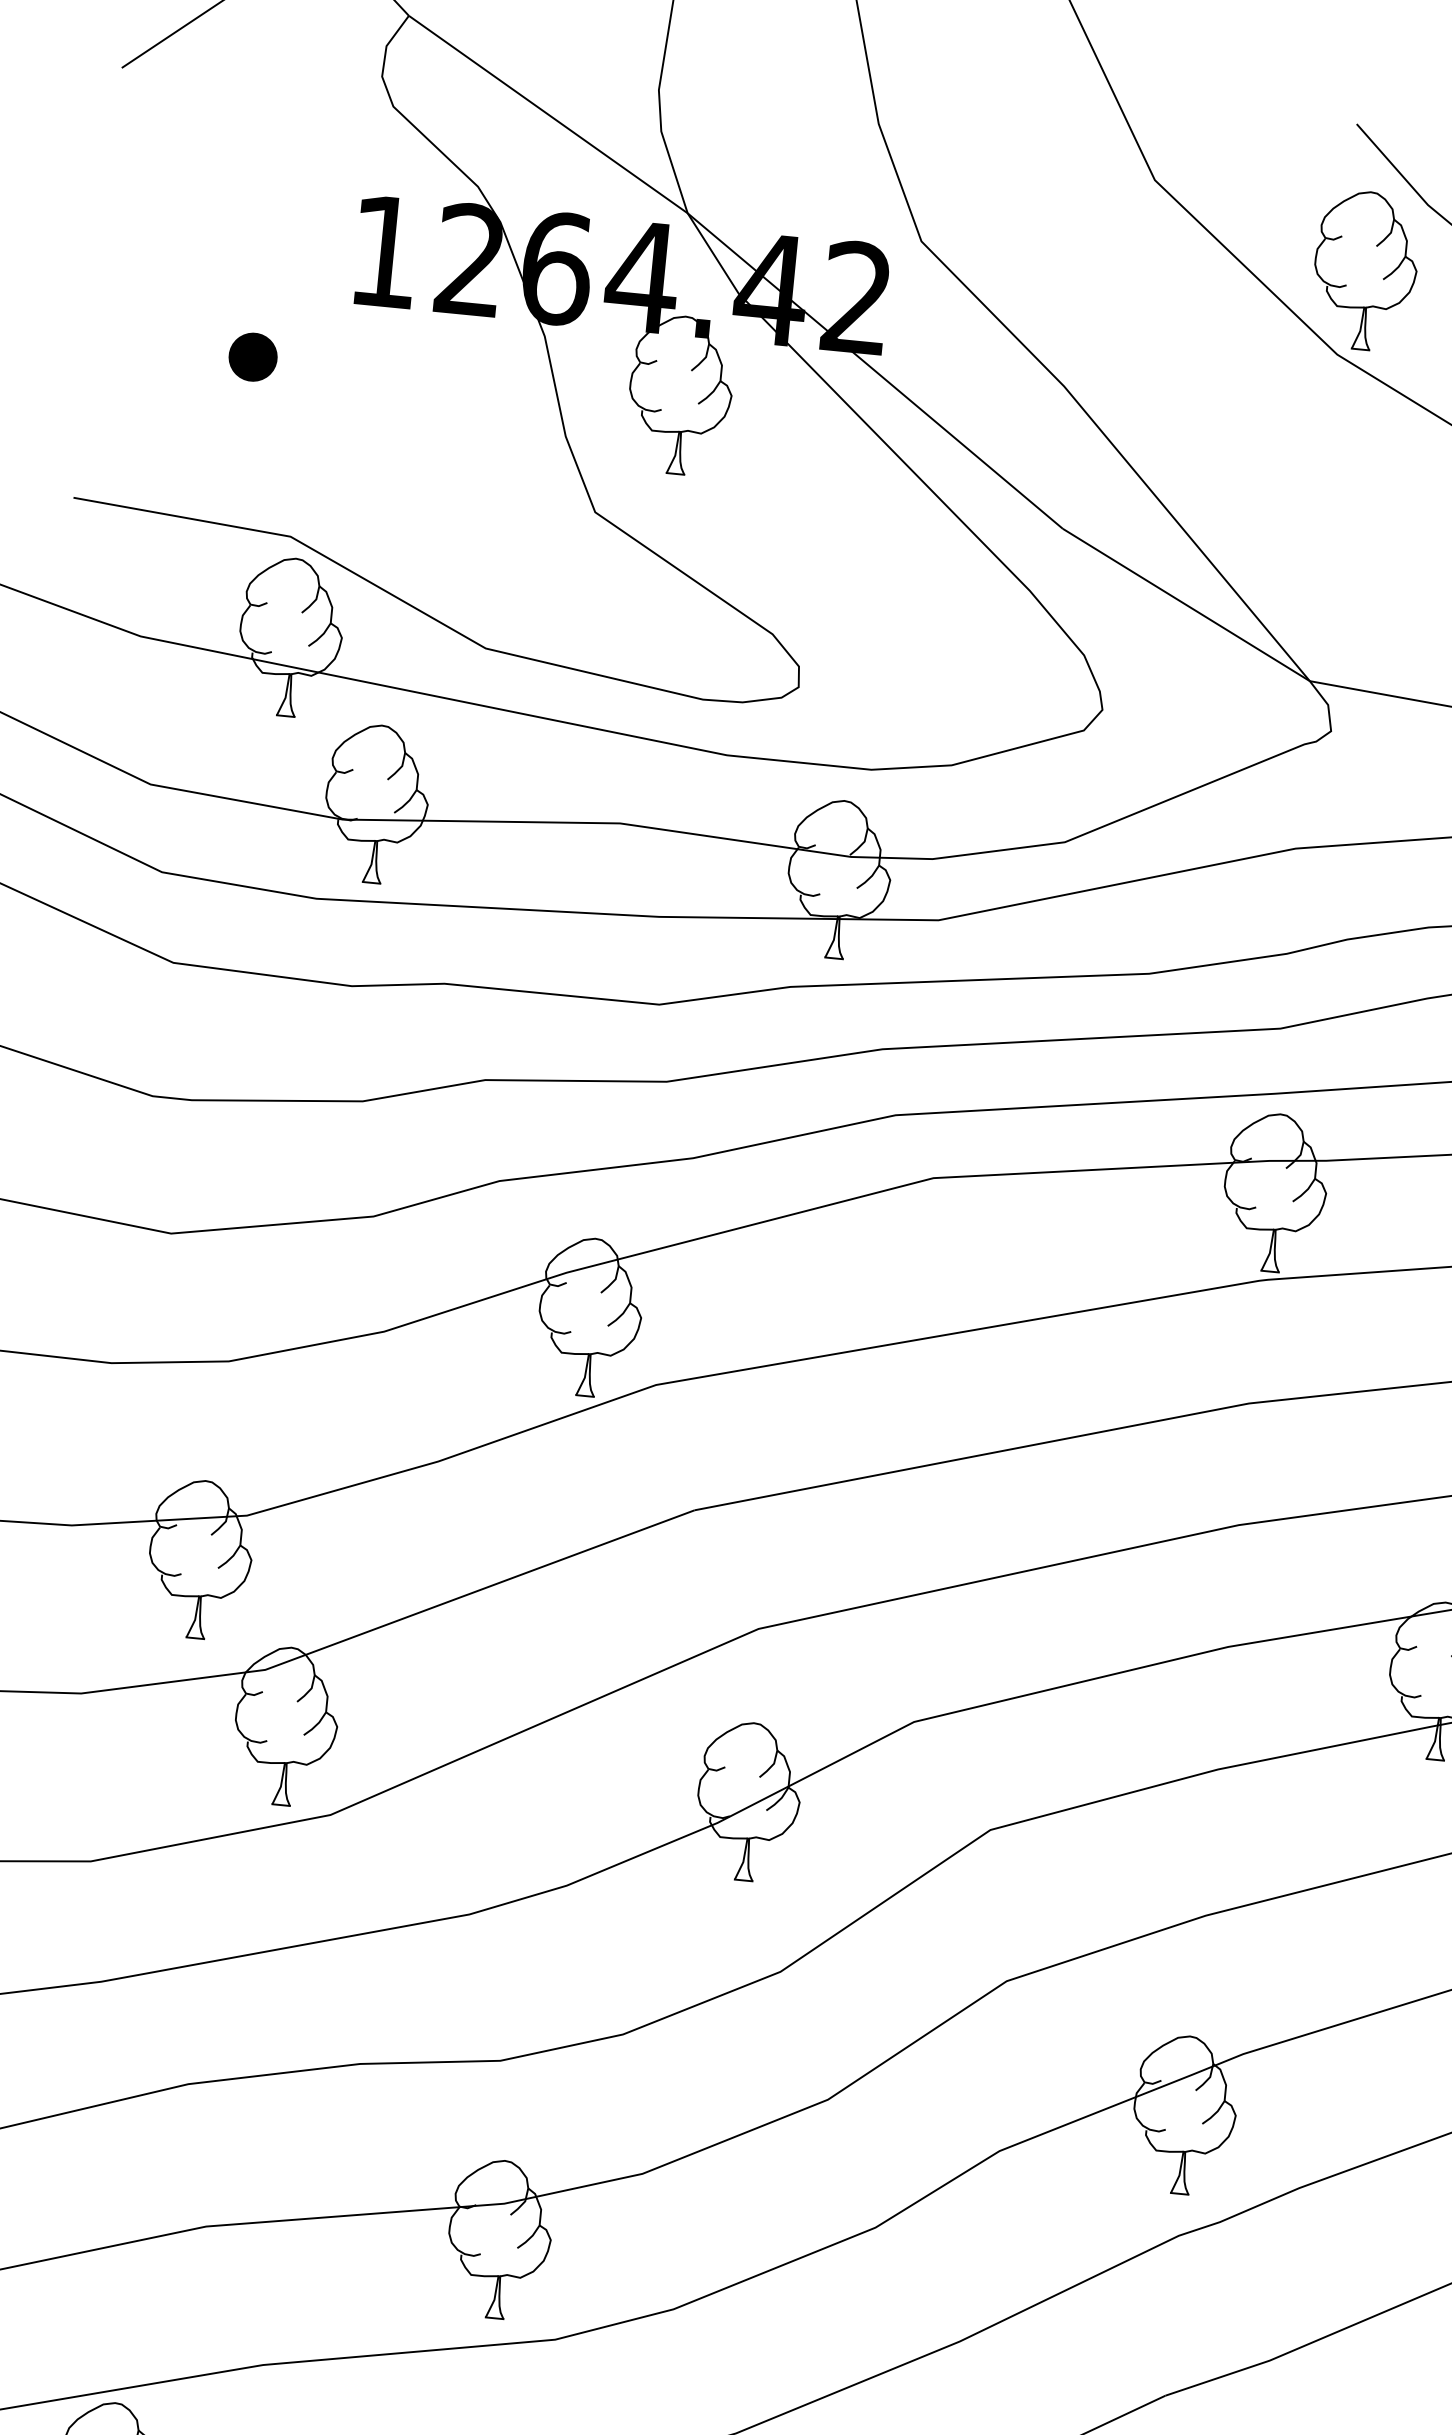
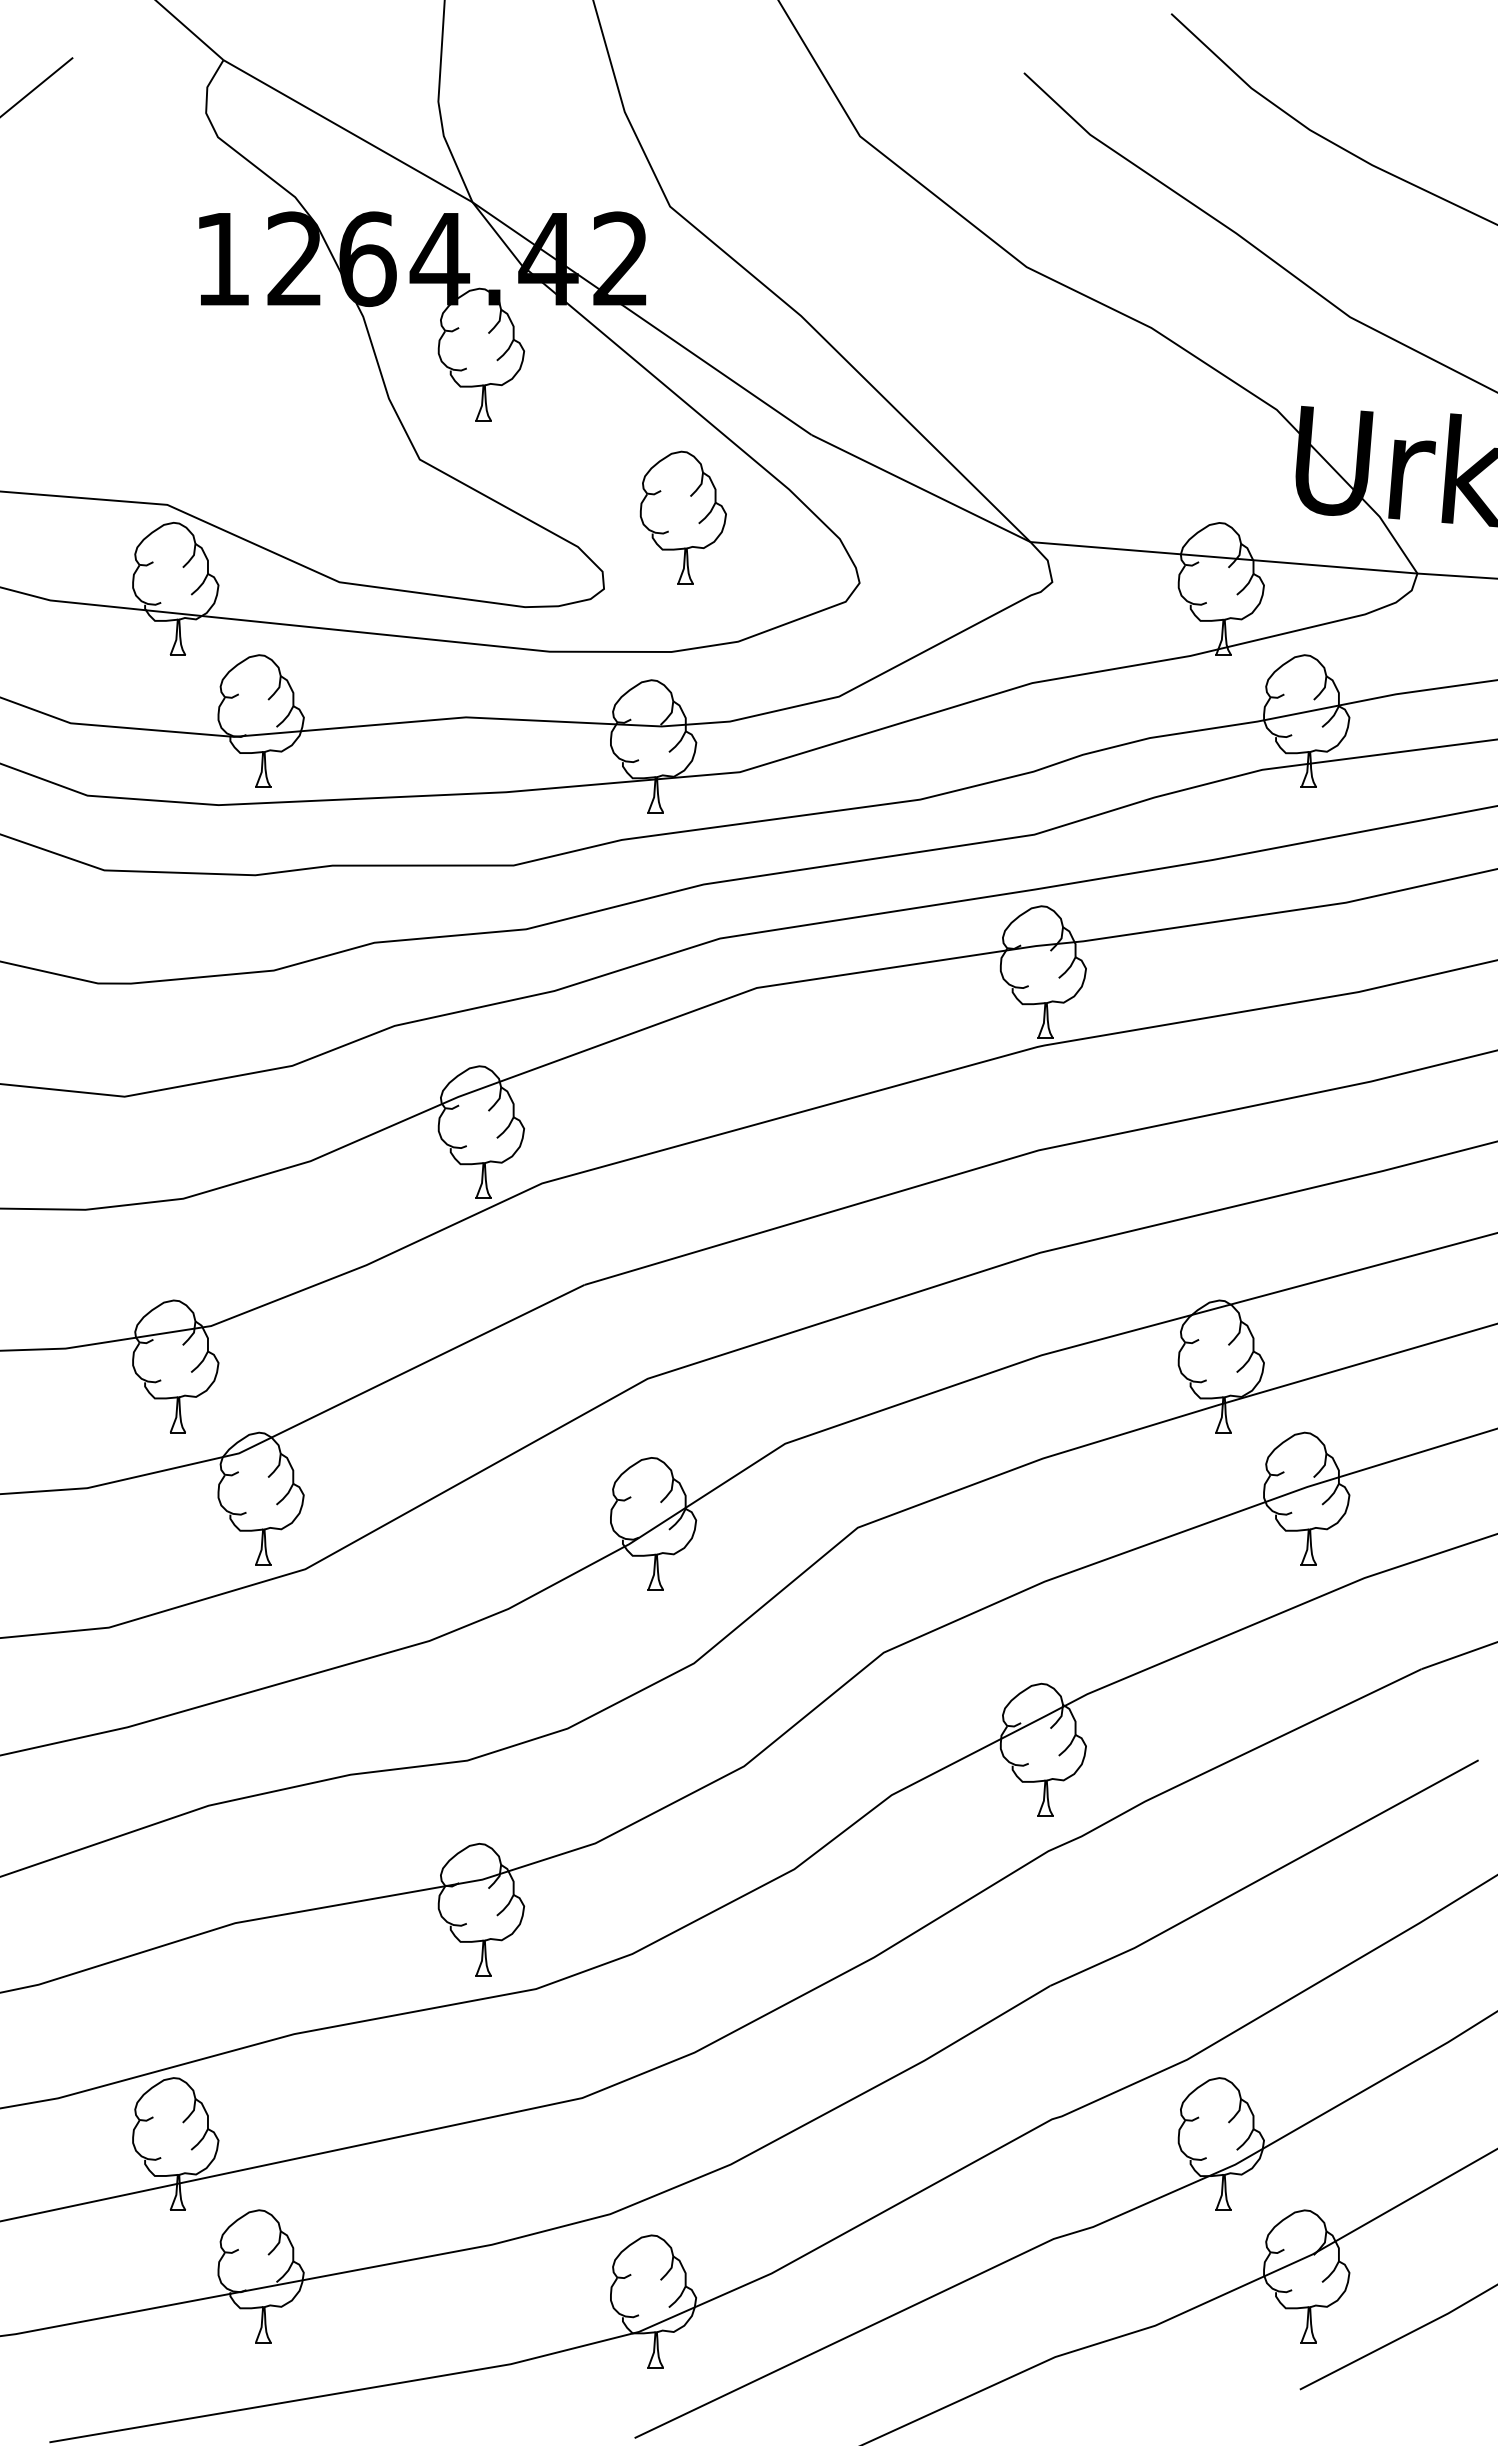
part: (1364, 270) -> (682, 517), moved
part: (252, 356) -> (120, 357), removed

